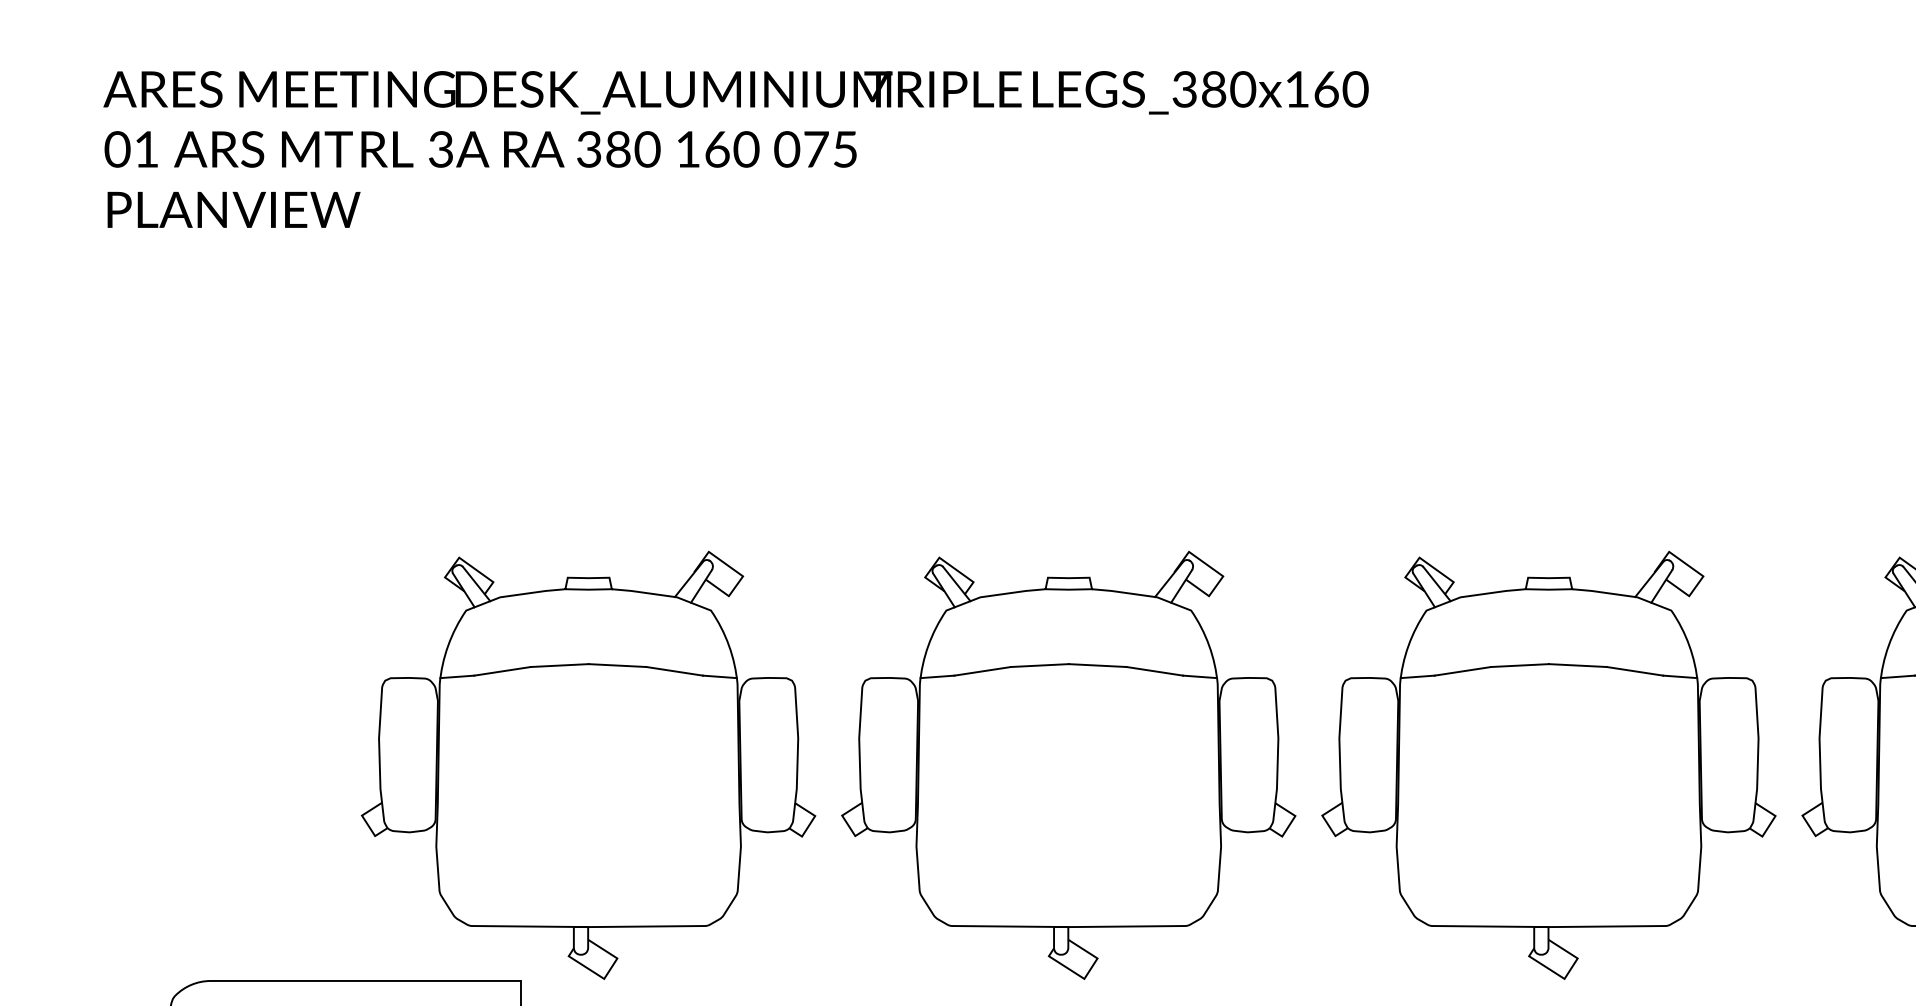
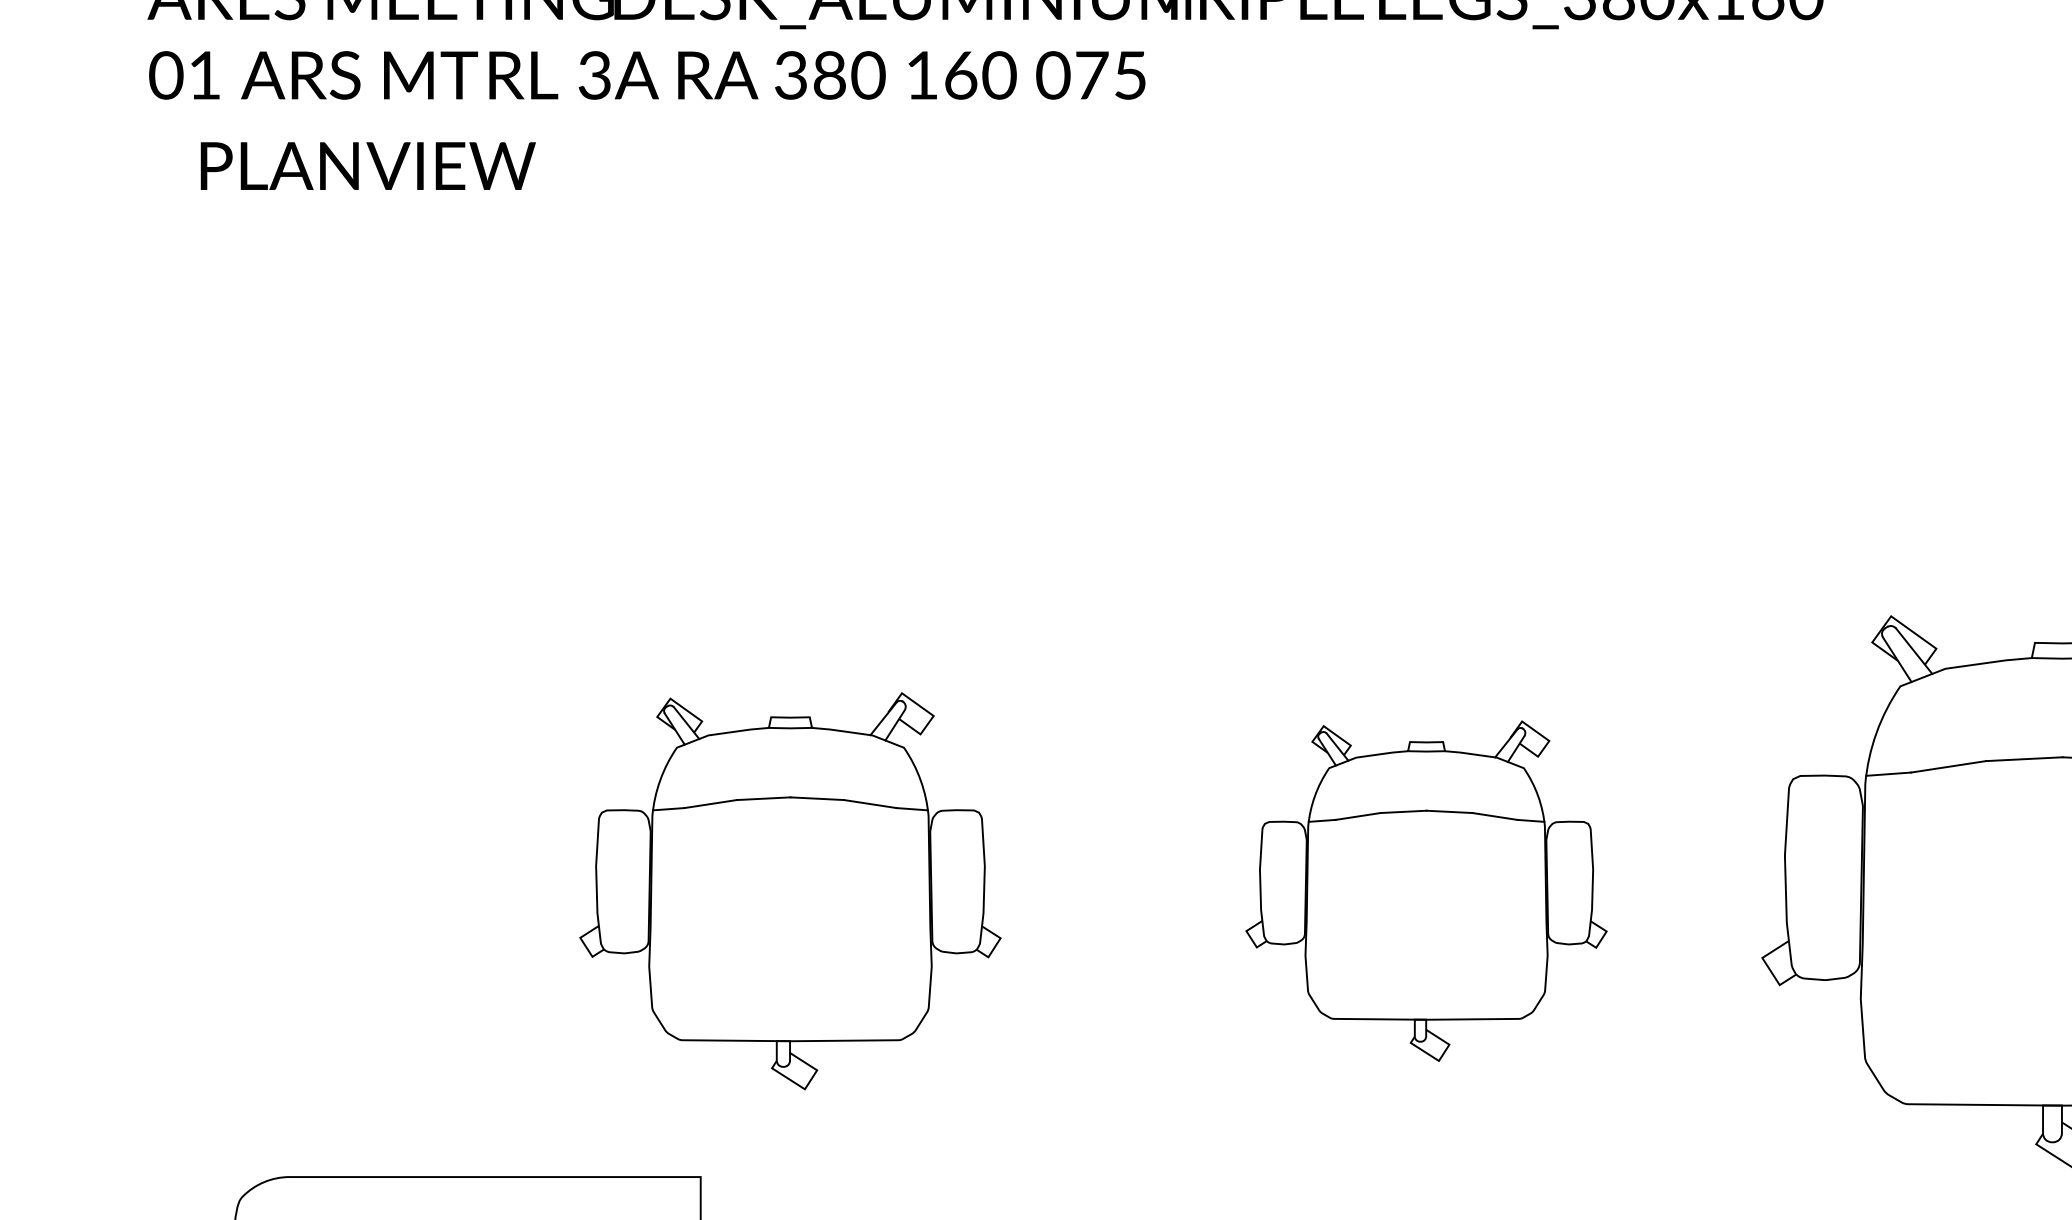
text: (233, 209) -> (367, 165), moved
part: (588, 764) -> (790, 890), size x0.7
part: (1068, 764) -> (1426, 890), size x0.6

